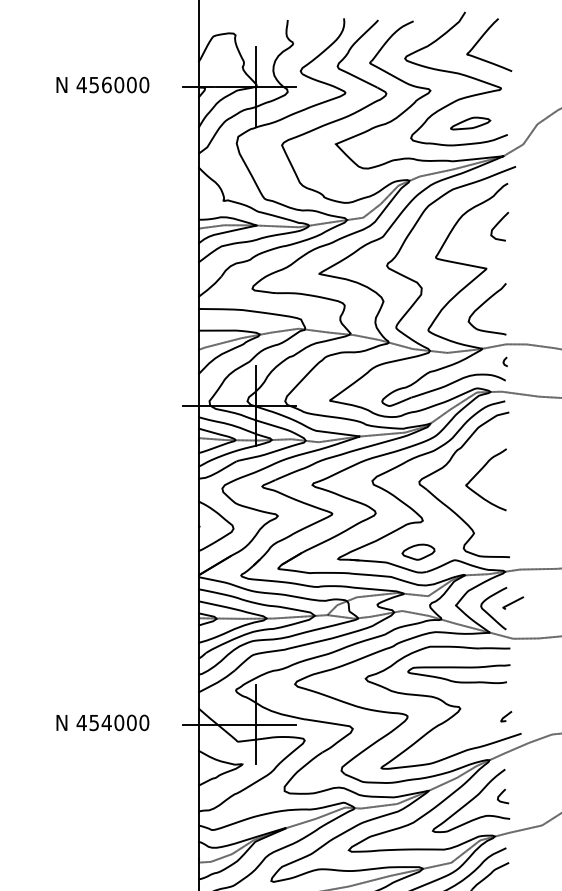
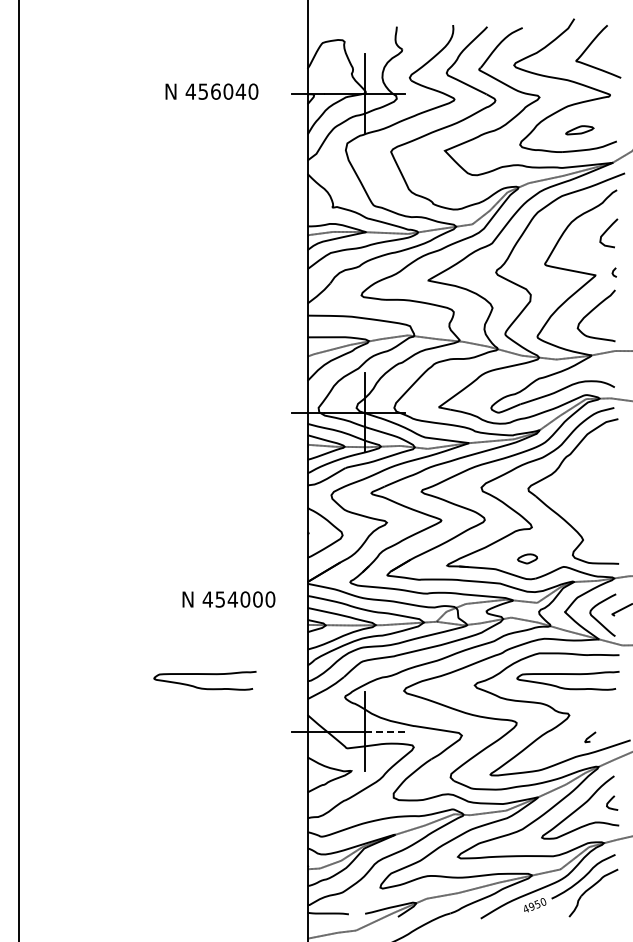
text: (131, 84) -> (240, 91), 456000 -> 456040
part: (470, 123) -> (579, 130), size x0.7
line: (504, 361) -> (613, 272), moved
curve: (479, 472) -> (588, 479), removed
part: (418, 551) -> (527, 558), size x0.6
curve: (95, 667) -> (204, 674), added
line: (506, 716) -> (590, 737), moved
text: (102, 722) -> (228, 599), moved
line: (275, 724) -> (384, 731), solid -> dashed

